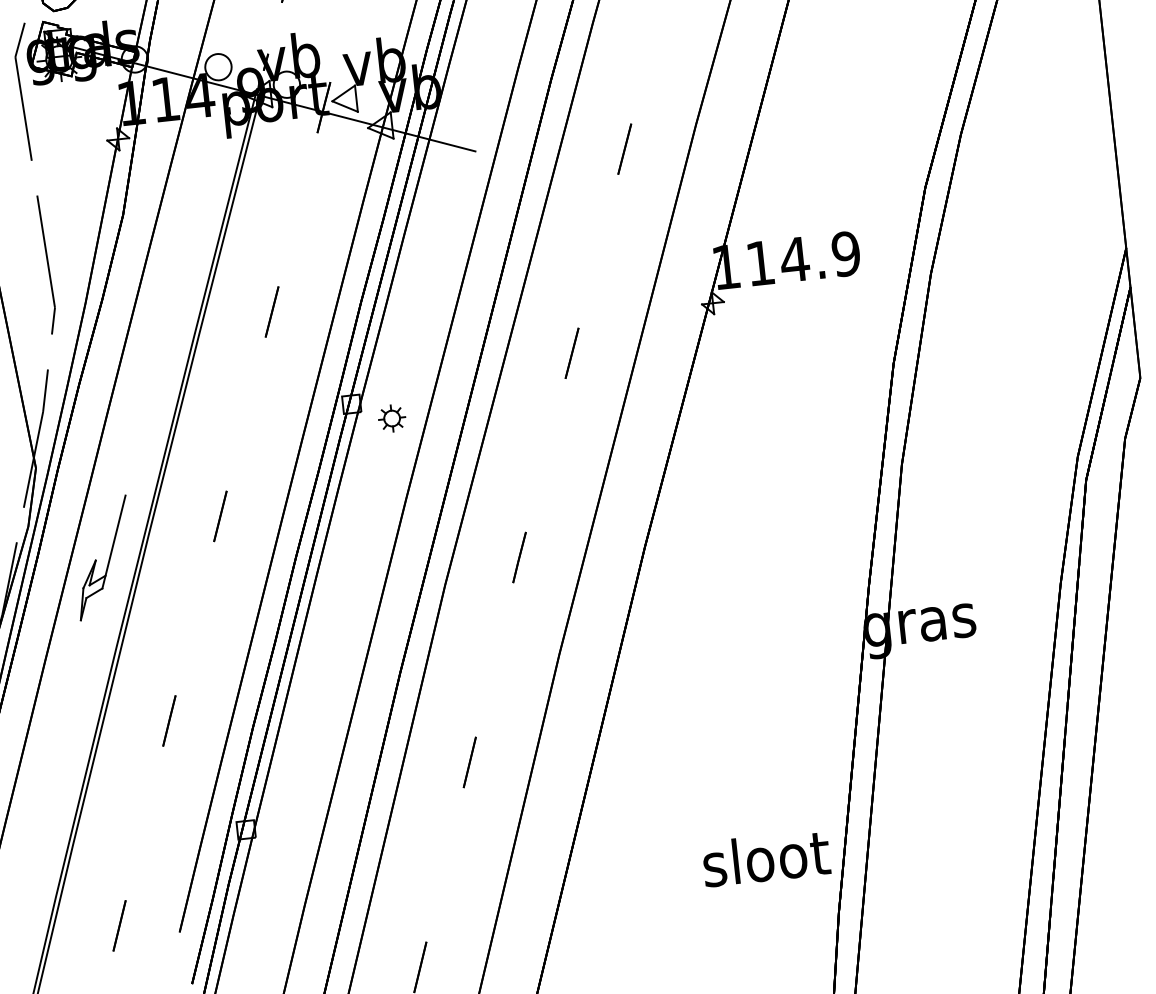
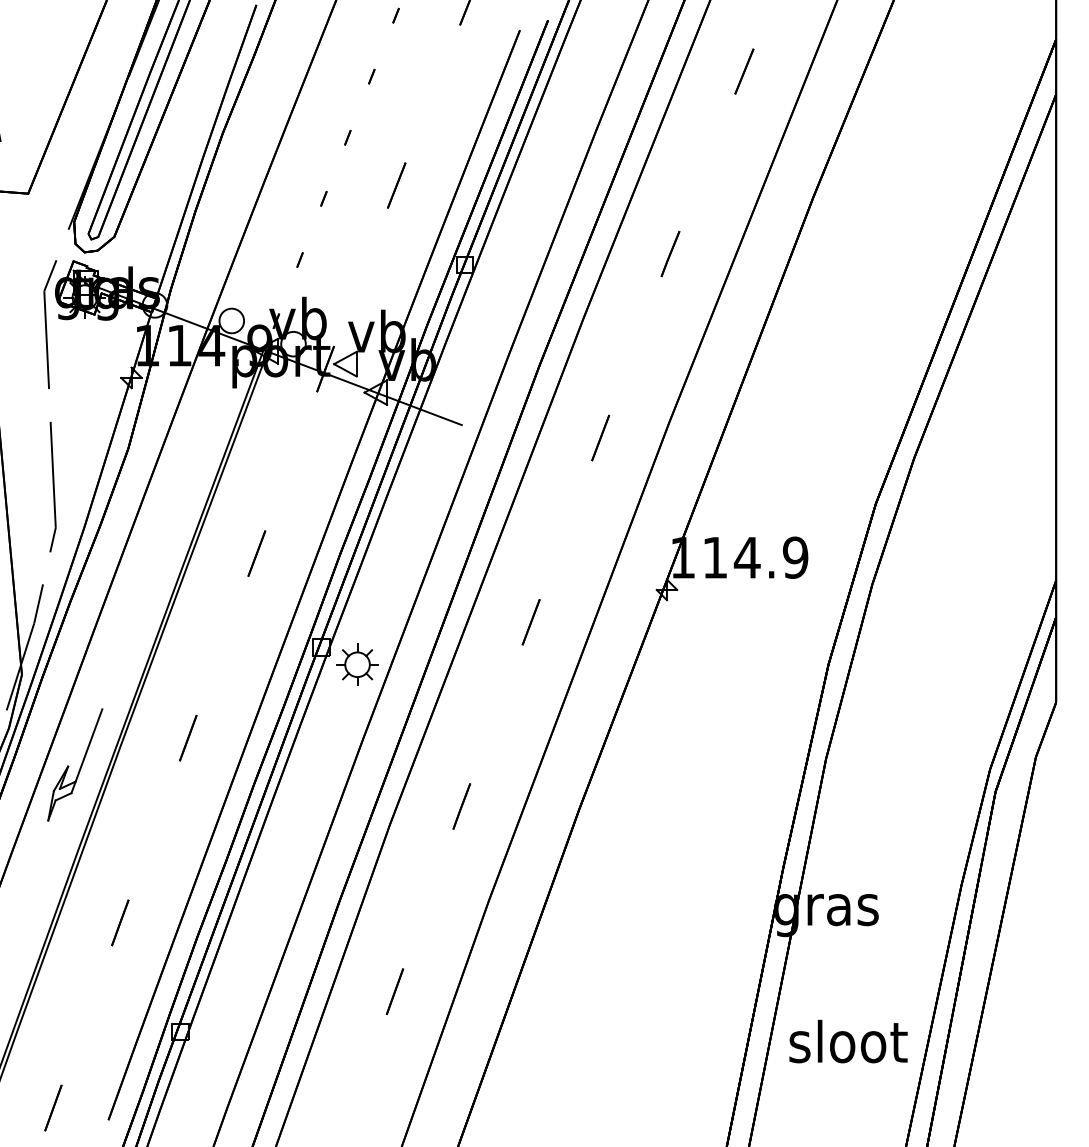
part: (392, 418) -> (357, 664), size x1.67
text: (766, 858) -> (848, 1041), moved

